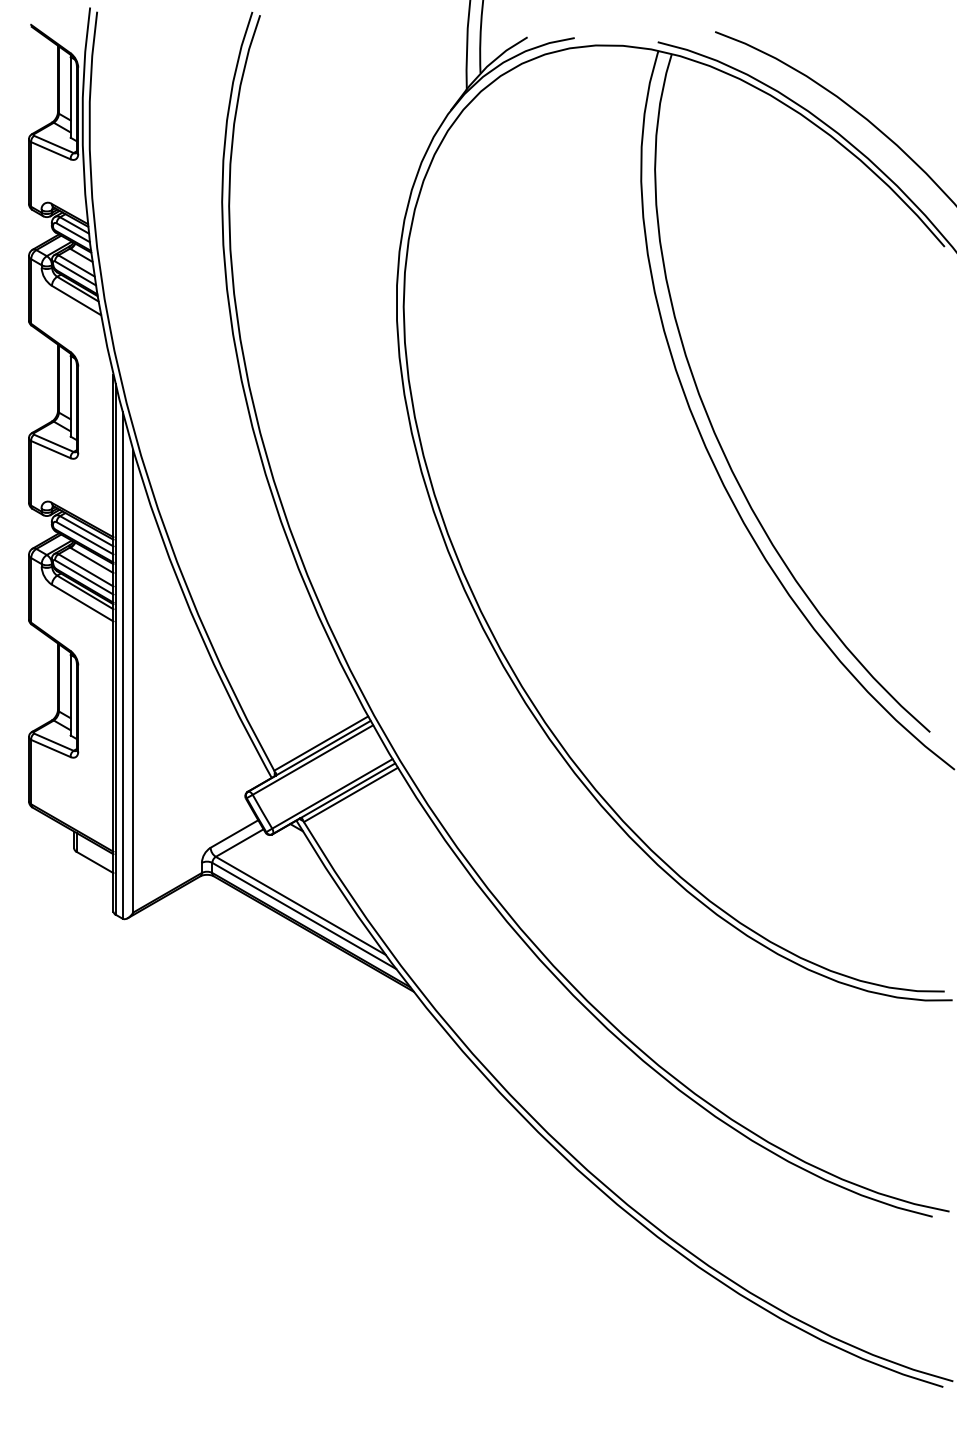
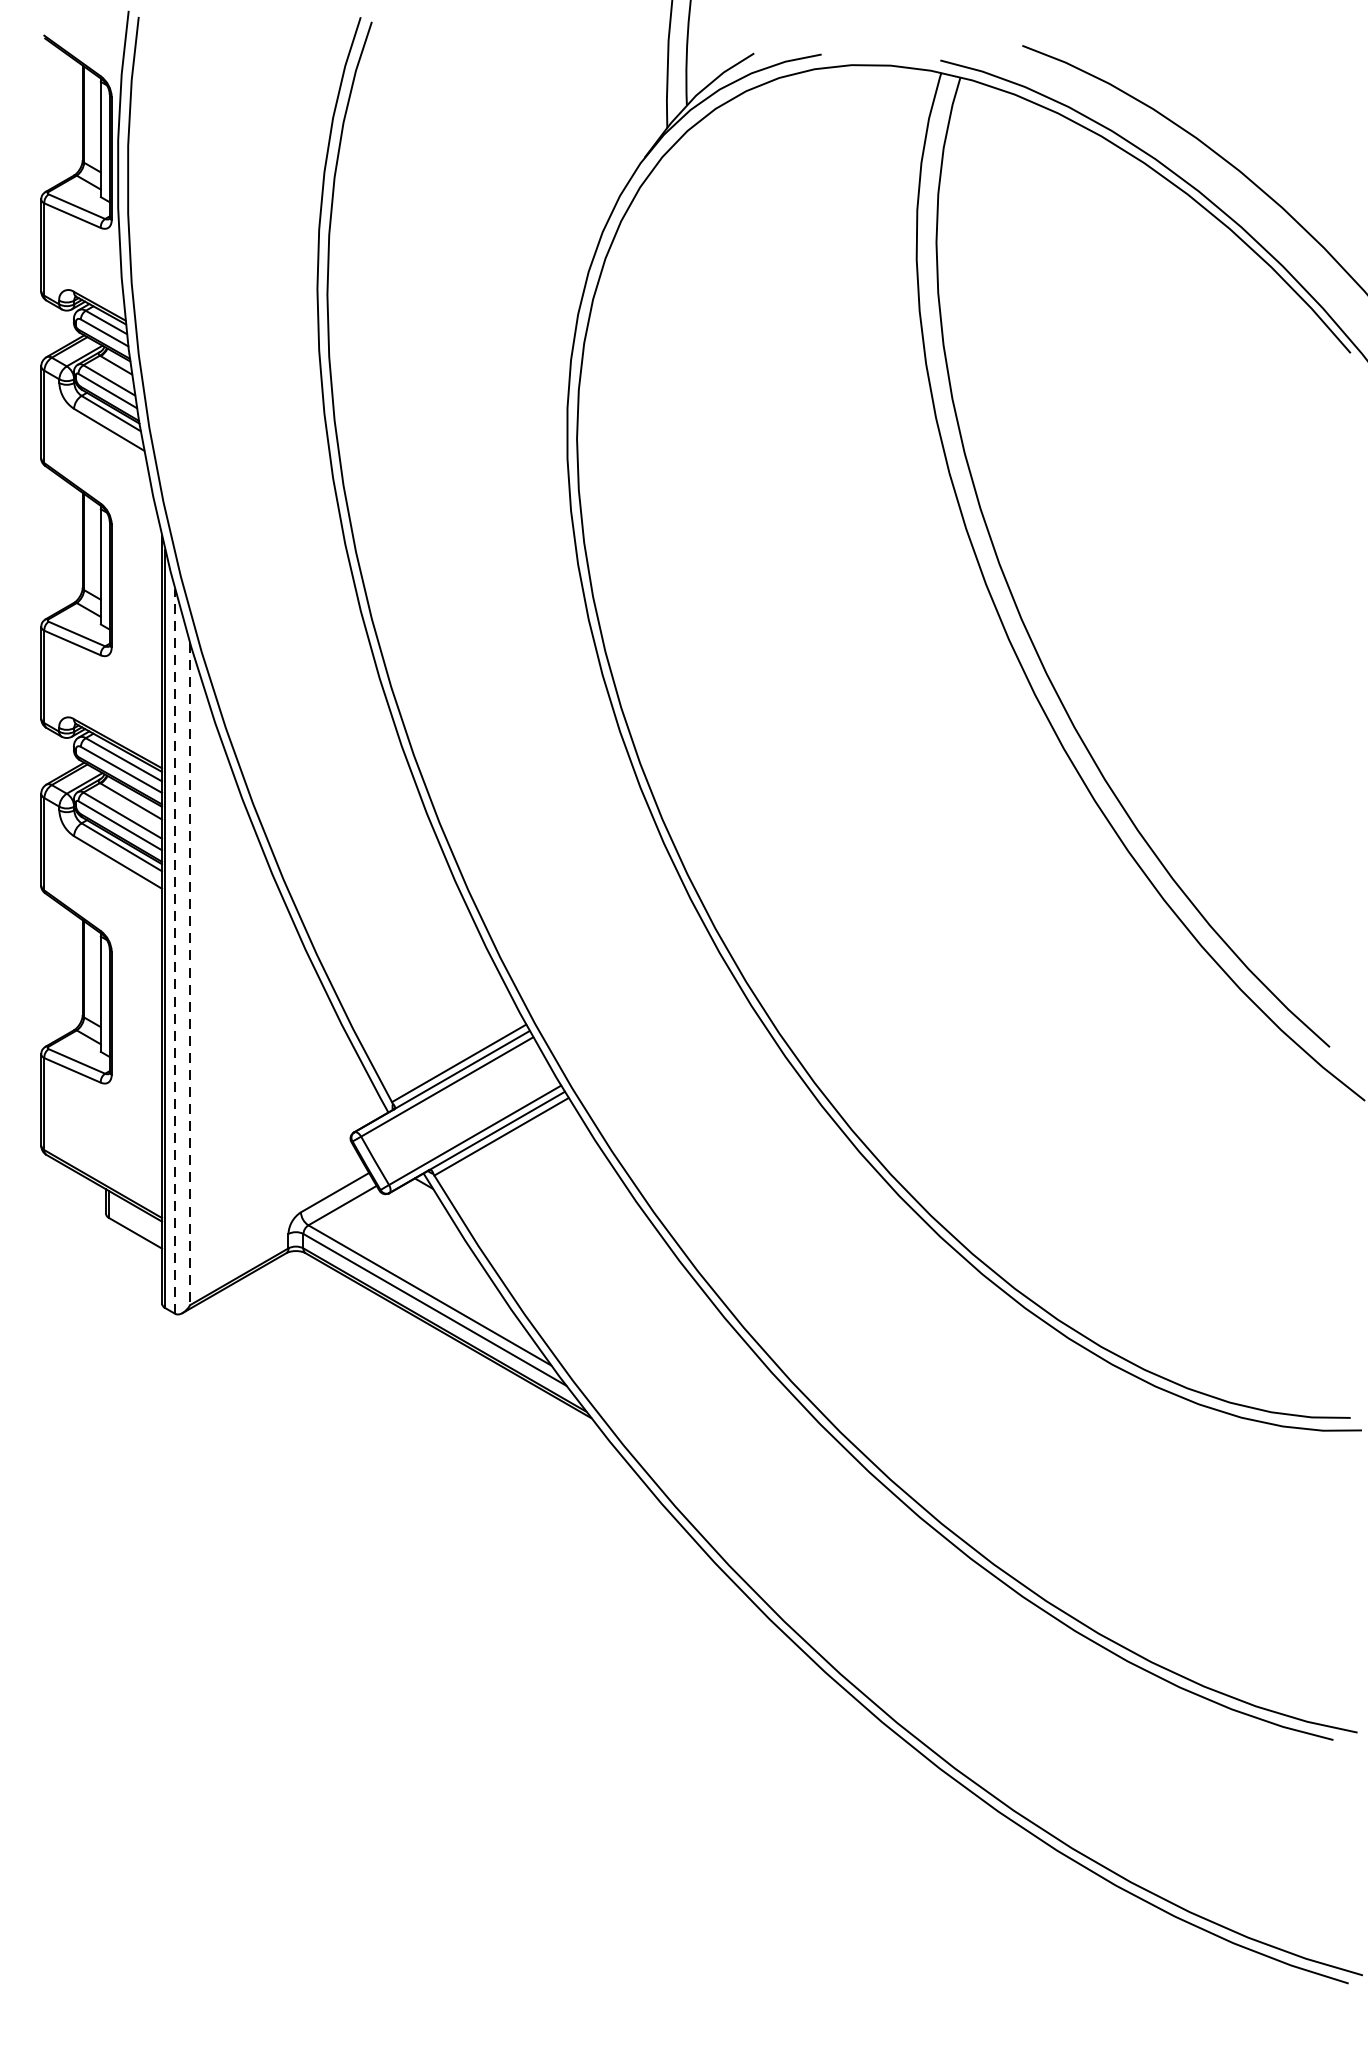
line: (122, 664) -> (174, 950), solid -> dashed
line: (133, 681) -> (190, 974), solid -> dashed

